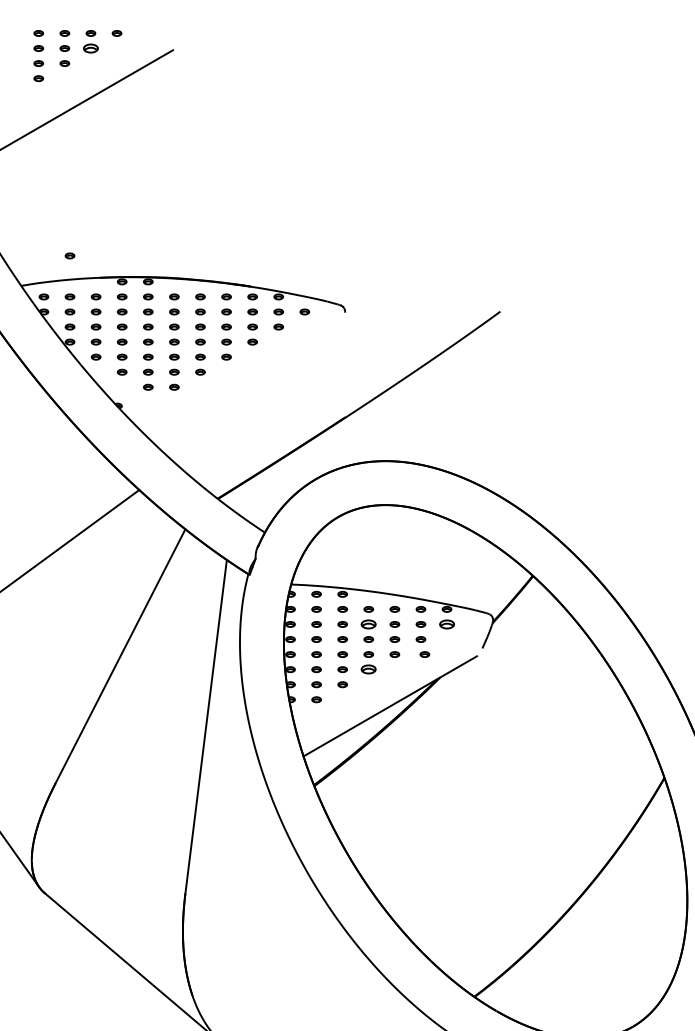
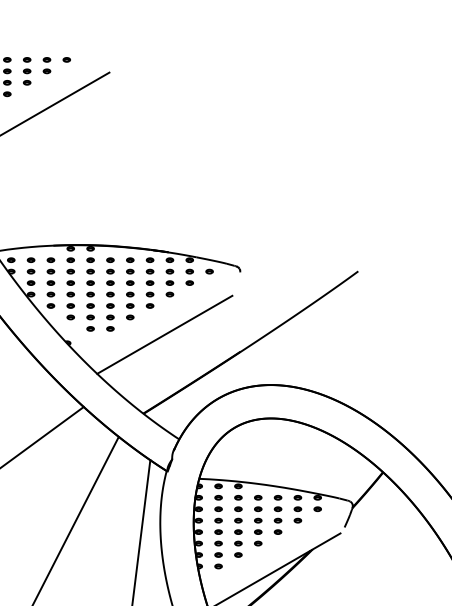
part: (90, 48) -> (46, 71), size x0.62
part: (69, 255) -> (30, 228), removed
line: (245, 394) -> (164, 334), added
part: (368, 624) -> (258, 509), size x0.62
part: (446, 624) -> (317, 509), size x0.62
part: (424, 654) -> (300, 532), removed
part: (368, 669) -> (258, 543), size x0.62

